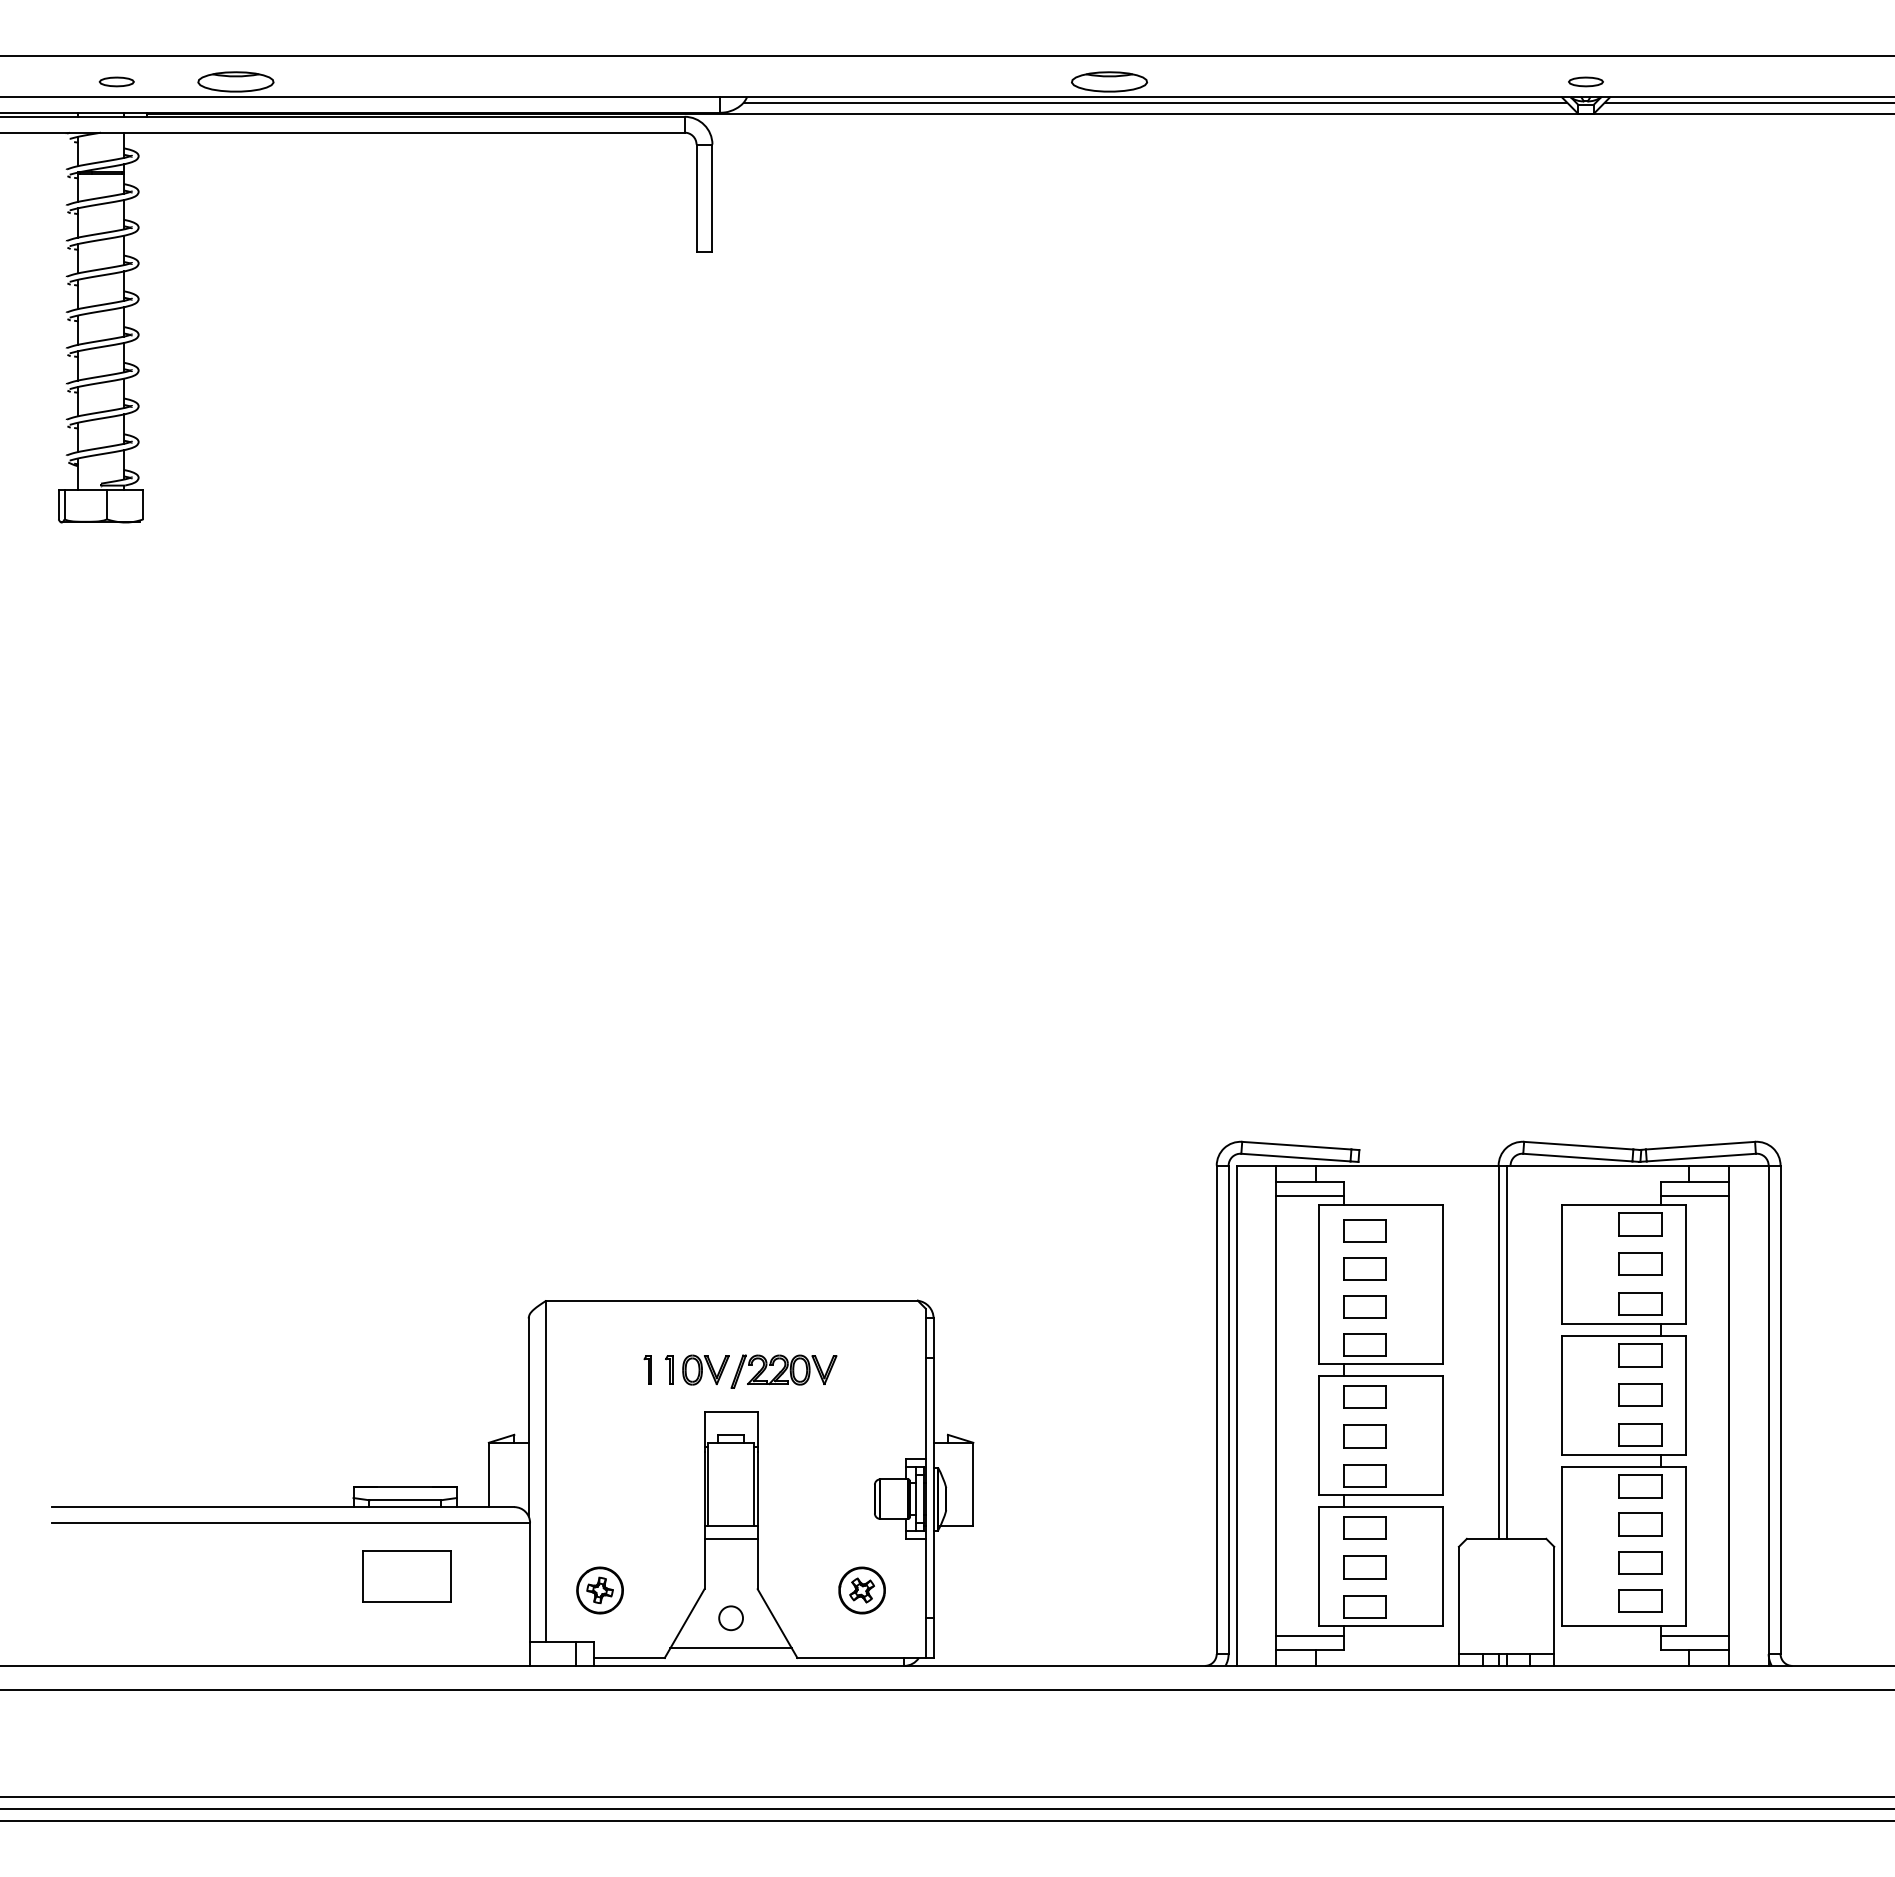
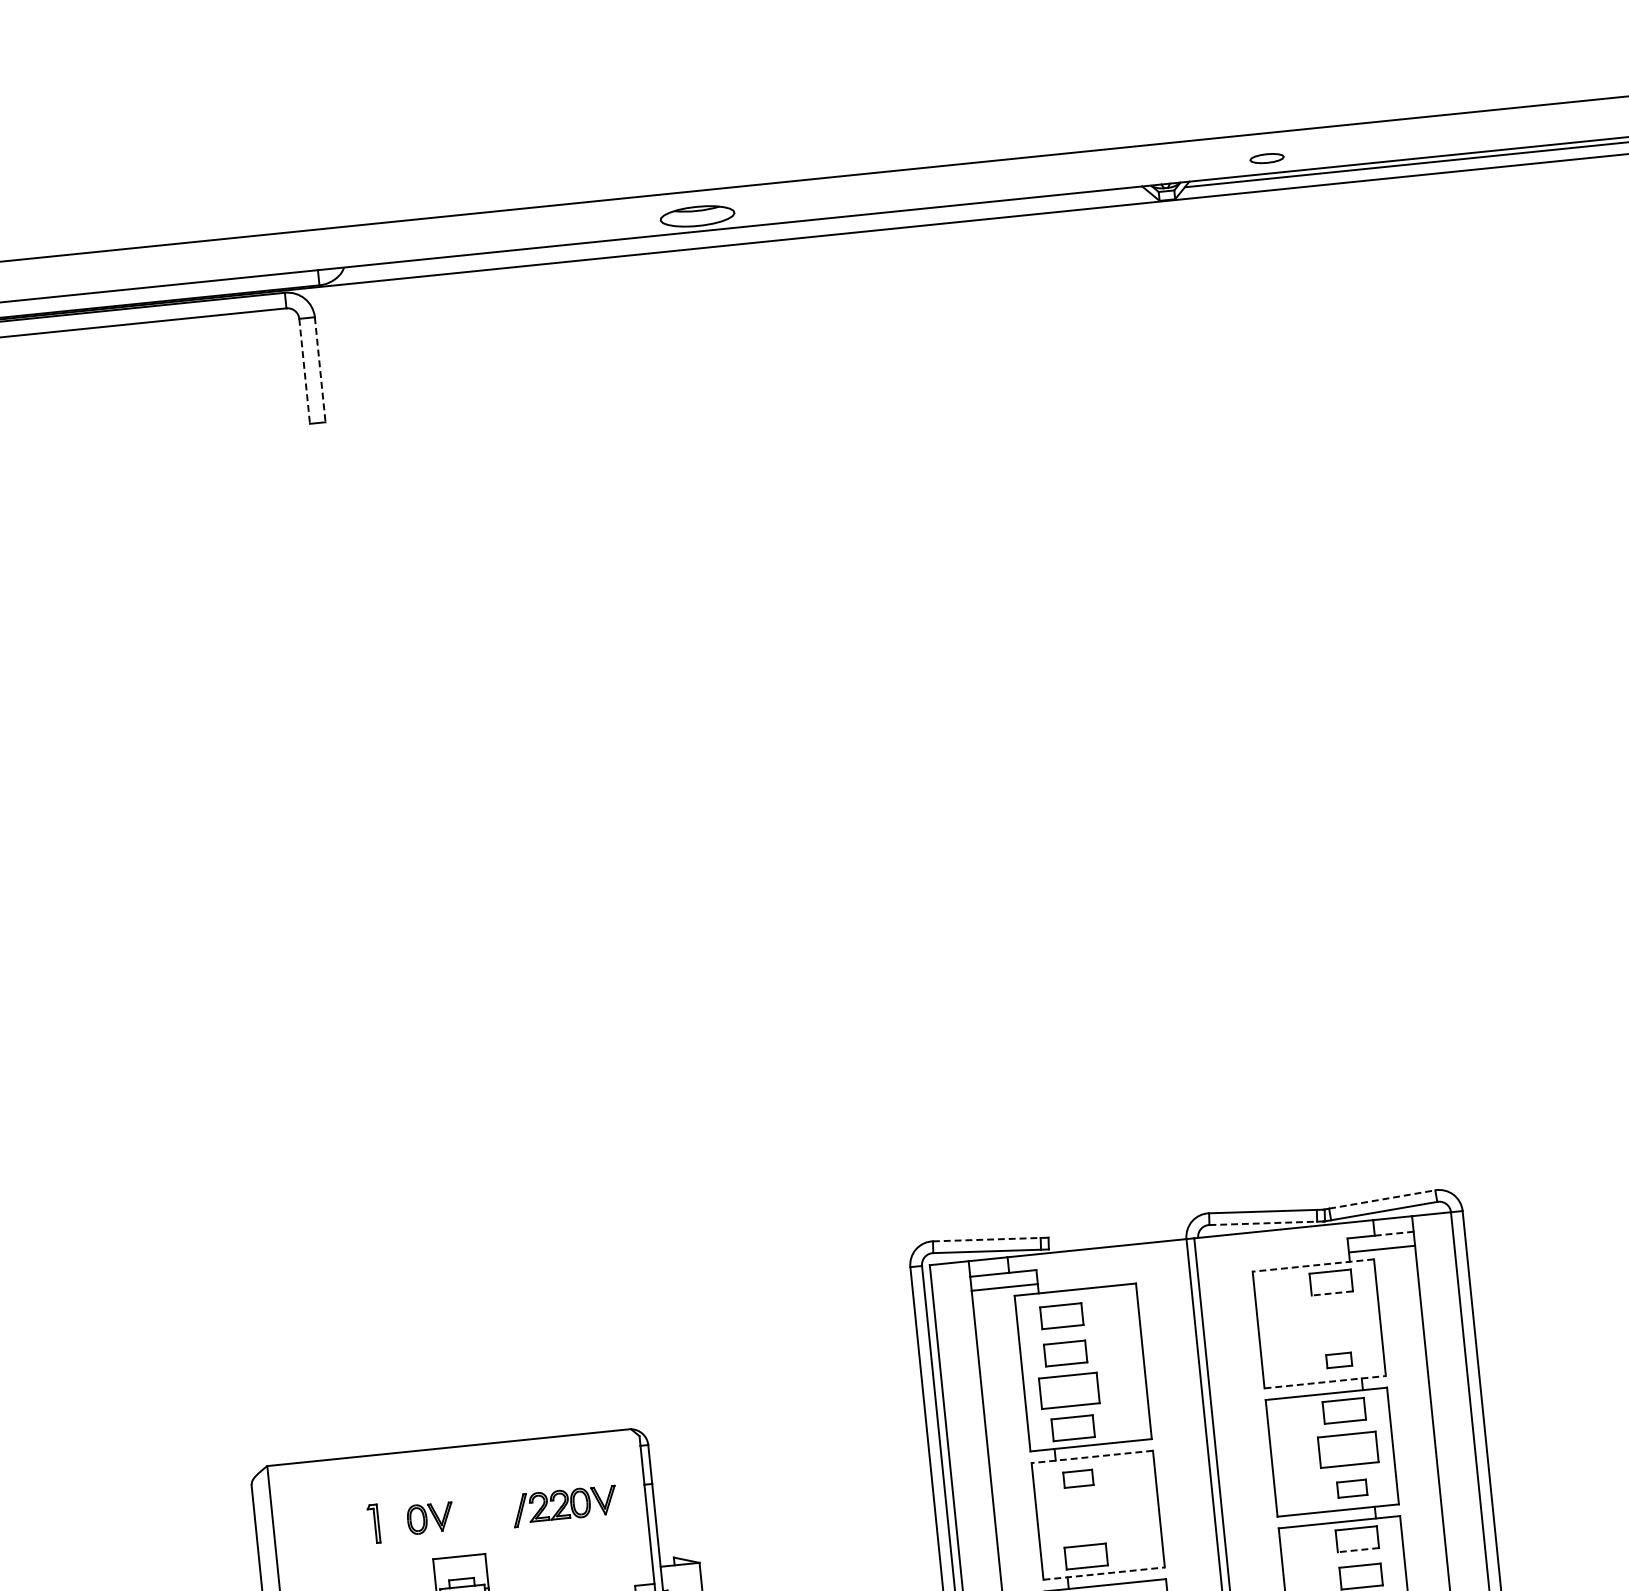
part: (1585, 81) -> (1266, 158), moved
line: (1155, 102) -> (744, 231), removed
line: (696, 198) -> (304, 371), solid -> dashed
line: (712, 198) -> (320, 370), solid -> dashed
line: (1296, 1145) -> (986, 1239), solid -> dashed
line: (1700, 1145) -> (1382, 1199), solid -> dashed
line: (1577, 1157) -> (1262, 1223), solid -> dashed
line: (1709, 1181) -> (1394, 1233), solid -> dashed
line: (1624, 1205) -> (1313, 1265), solid -> dashed
line: (1640, 1235) -> (1332, 1293), solid -> dashed
part: (1640, 1263) -> (1335, 1320), removed
part: (1640, 1303) -> (1339, 1360), size x0.6
part: (1364, 1306) -> (1069, 1390), size x1.4
line: (1624, 1324) -> (1325, 1382), solid -> dashed
part: (647, 1369) -> (373, 1523), size x1.4
part: (669, 1369) -> (394, 1521), removed
part: (783, 1371) -> (564, 1506), moved
line: (1381, 1376) -> (1092, 1457), solid -> dashed
part: (1640, 1394) -> (1348, 1449), size x1.4
part: (1364, 1396) -> (1078, 1478), size x0.7
part: (1640, 1434) -> (1352, 1488), size x0.7
part: (1364, 1436) -> (1082, 1517), removed
line: (1381, 1495) -> (1104, 1573), solid -> dashed
line: (1640, 1497) -> (1358, 1550), solid -> dashed

